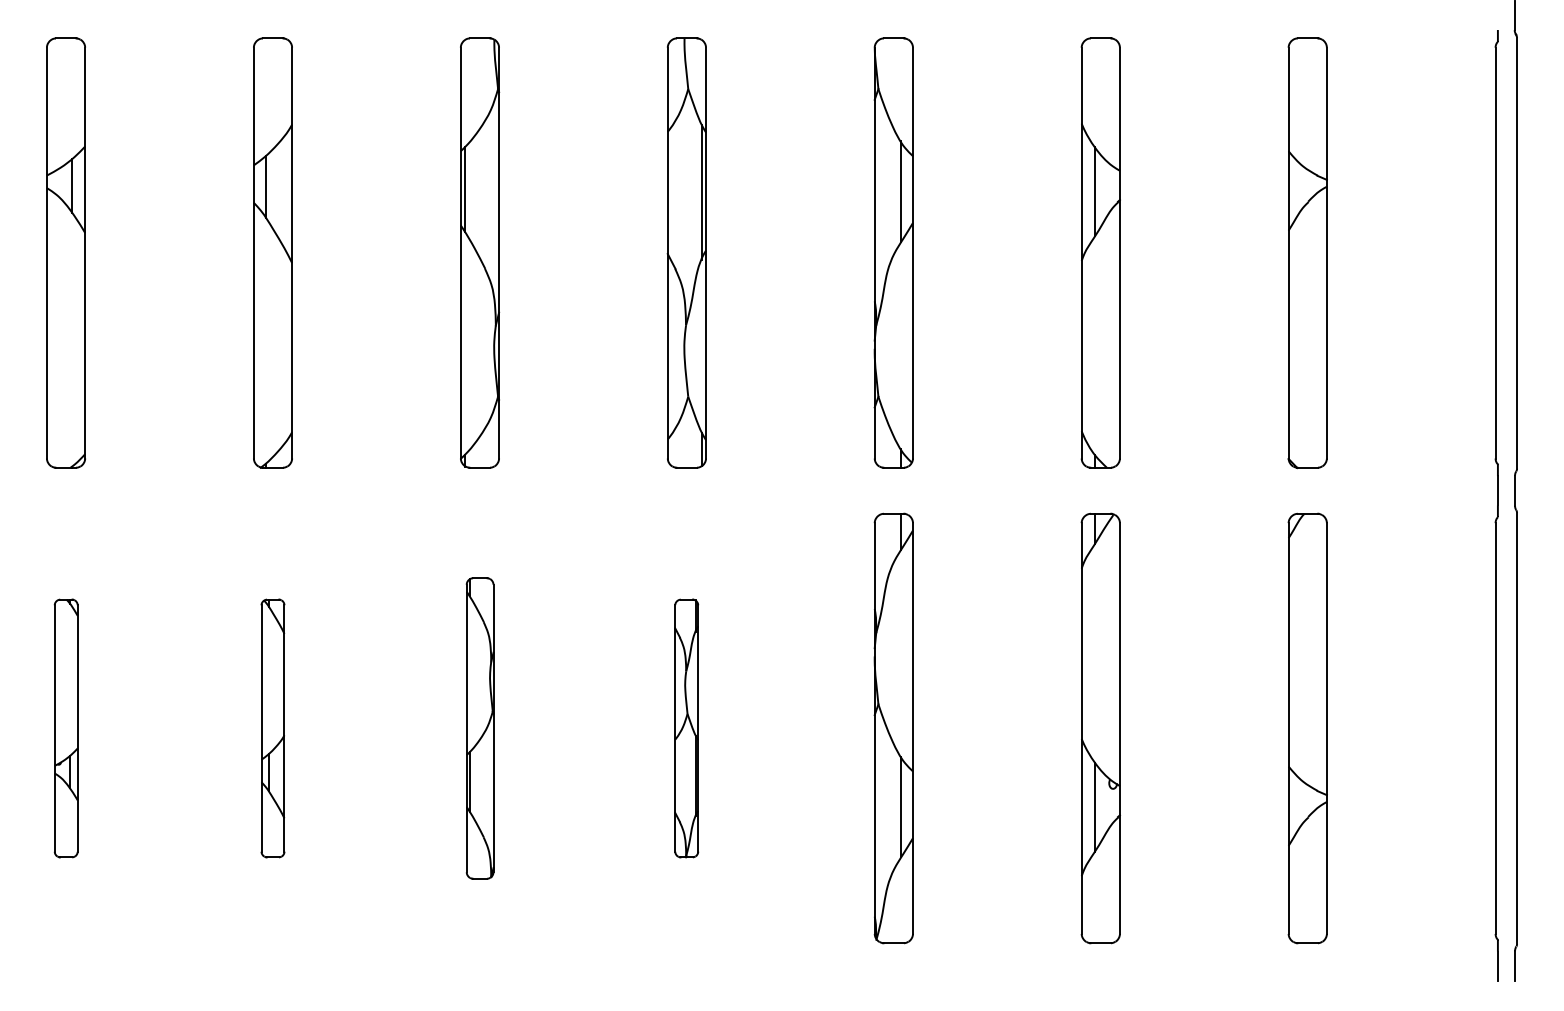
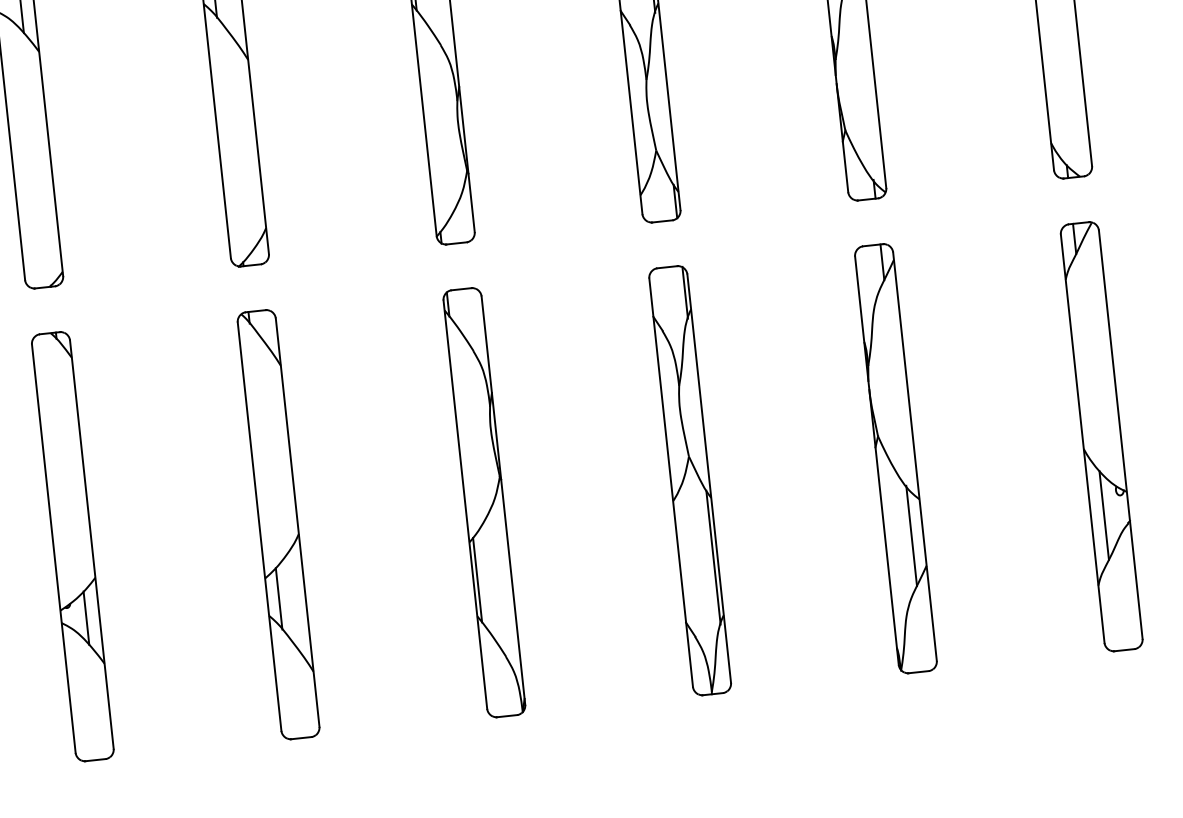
part: (66, 728) -> (73, 546), size x1.67
part: (272, 728) -> (278, 524), size x1.67
part: (480, 728) -> (484, 502), size x1.43
part: (686, 728) -> (689, 480), size x1.67

